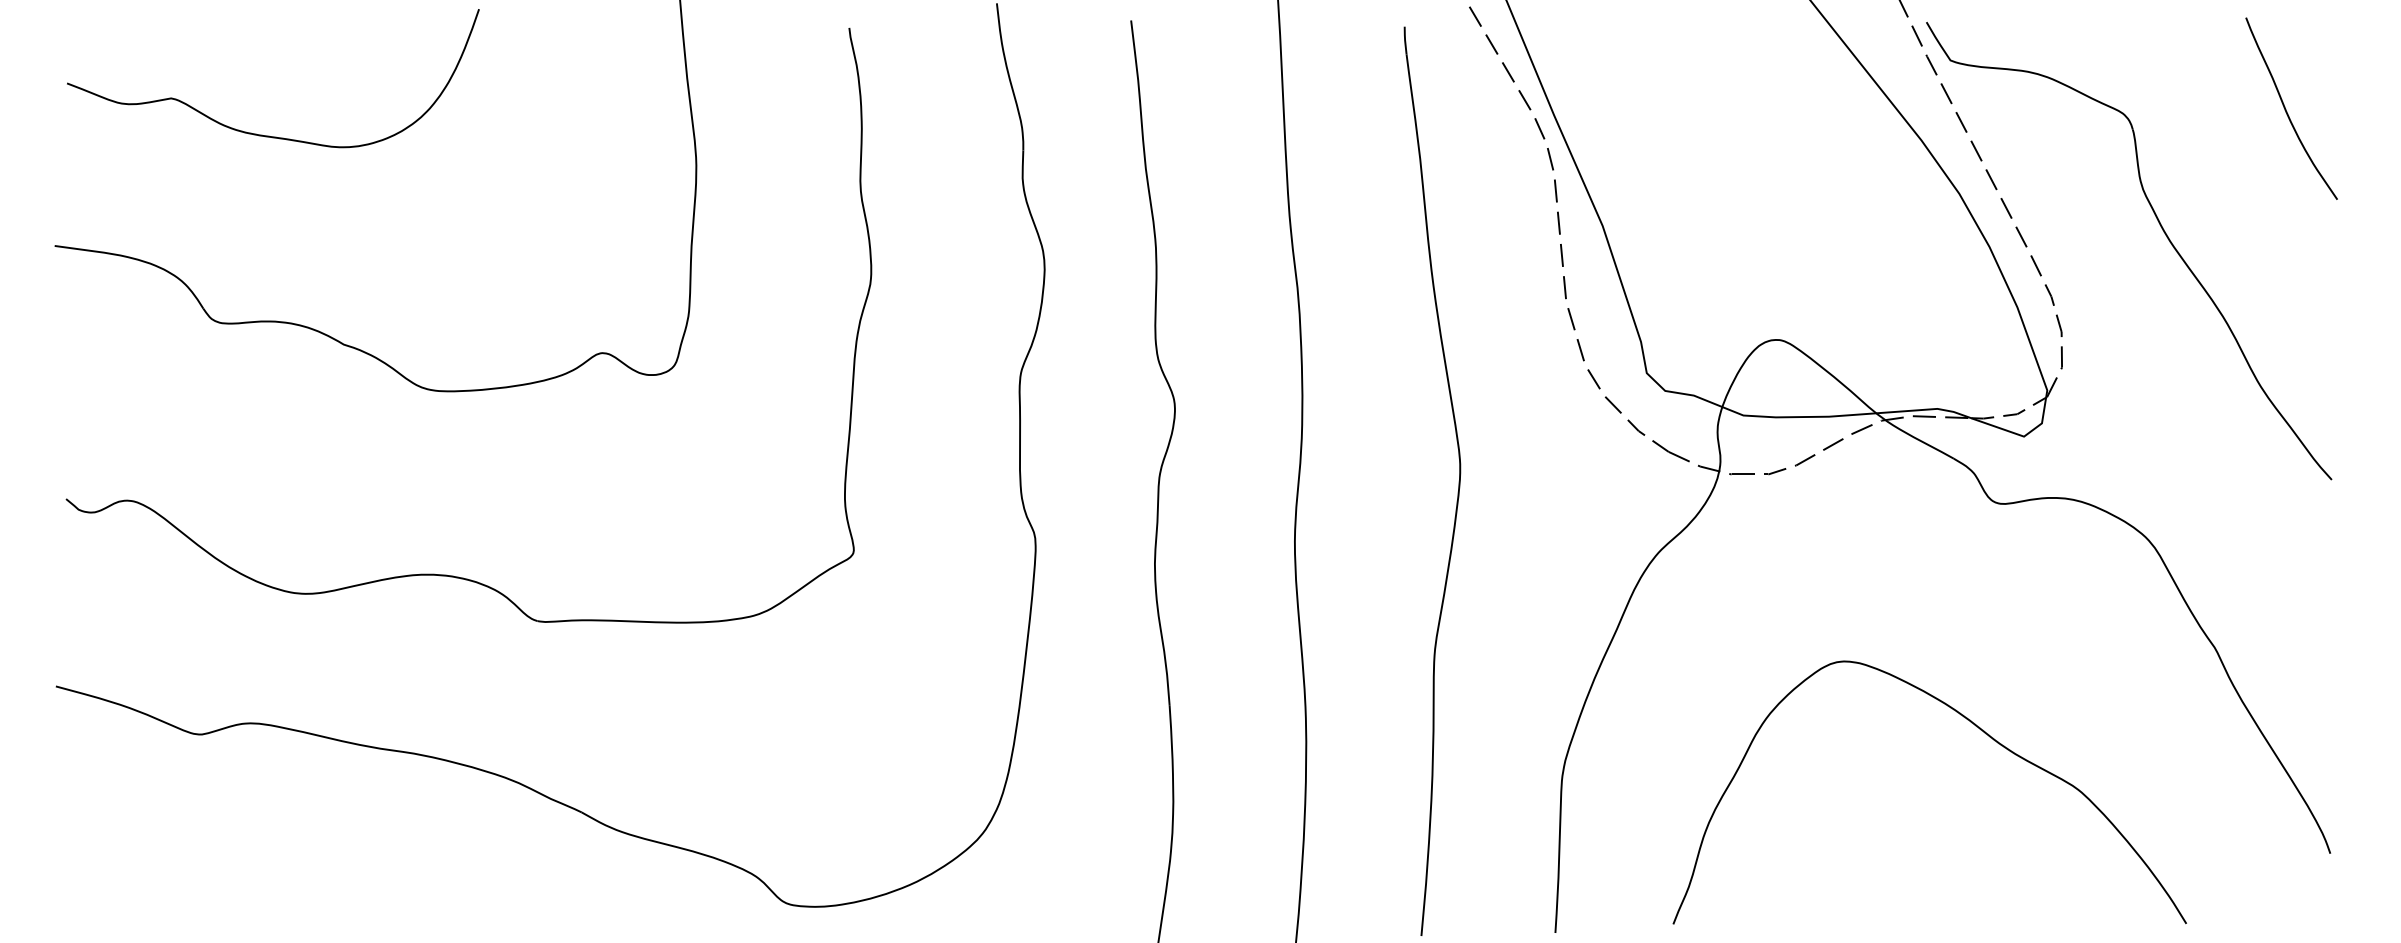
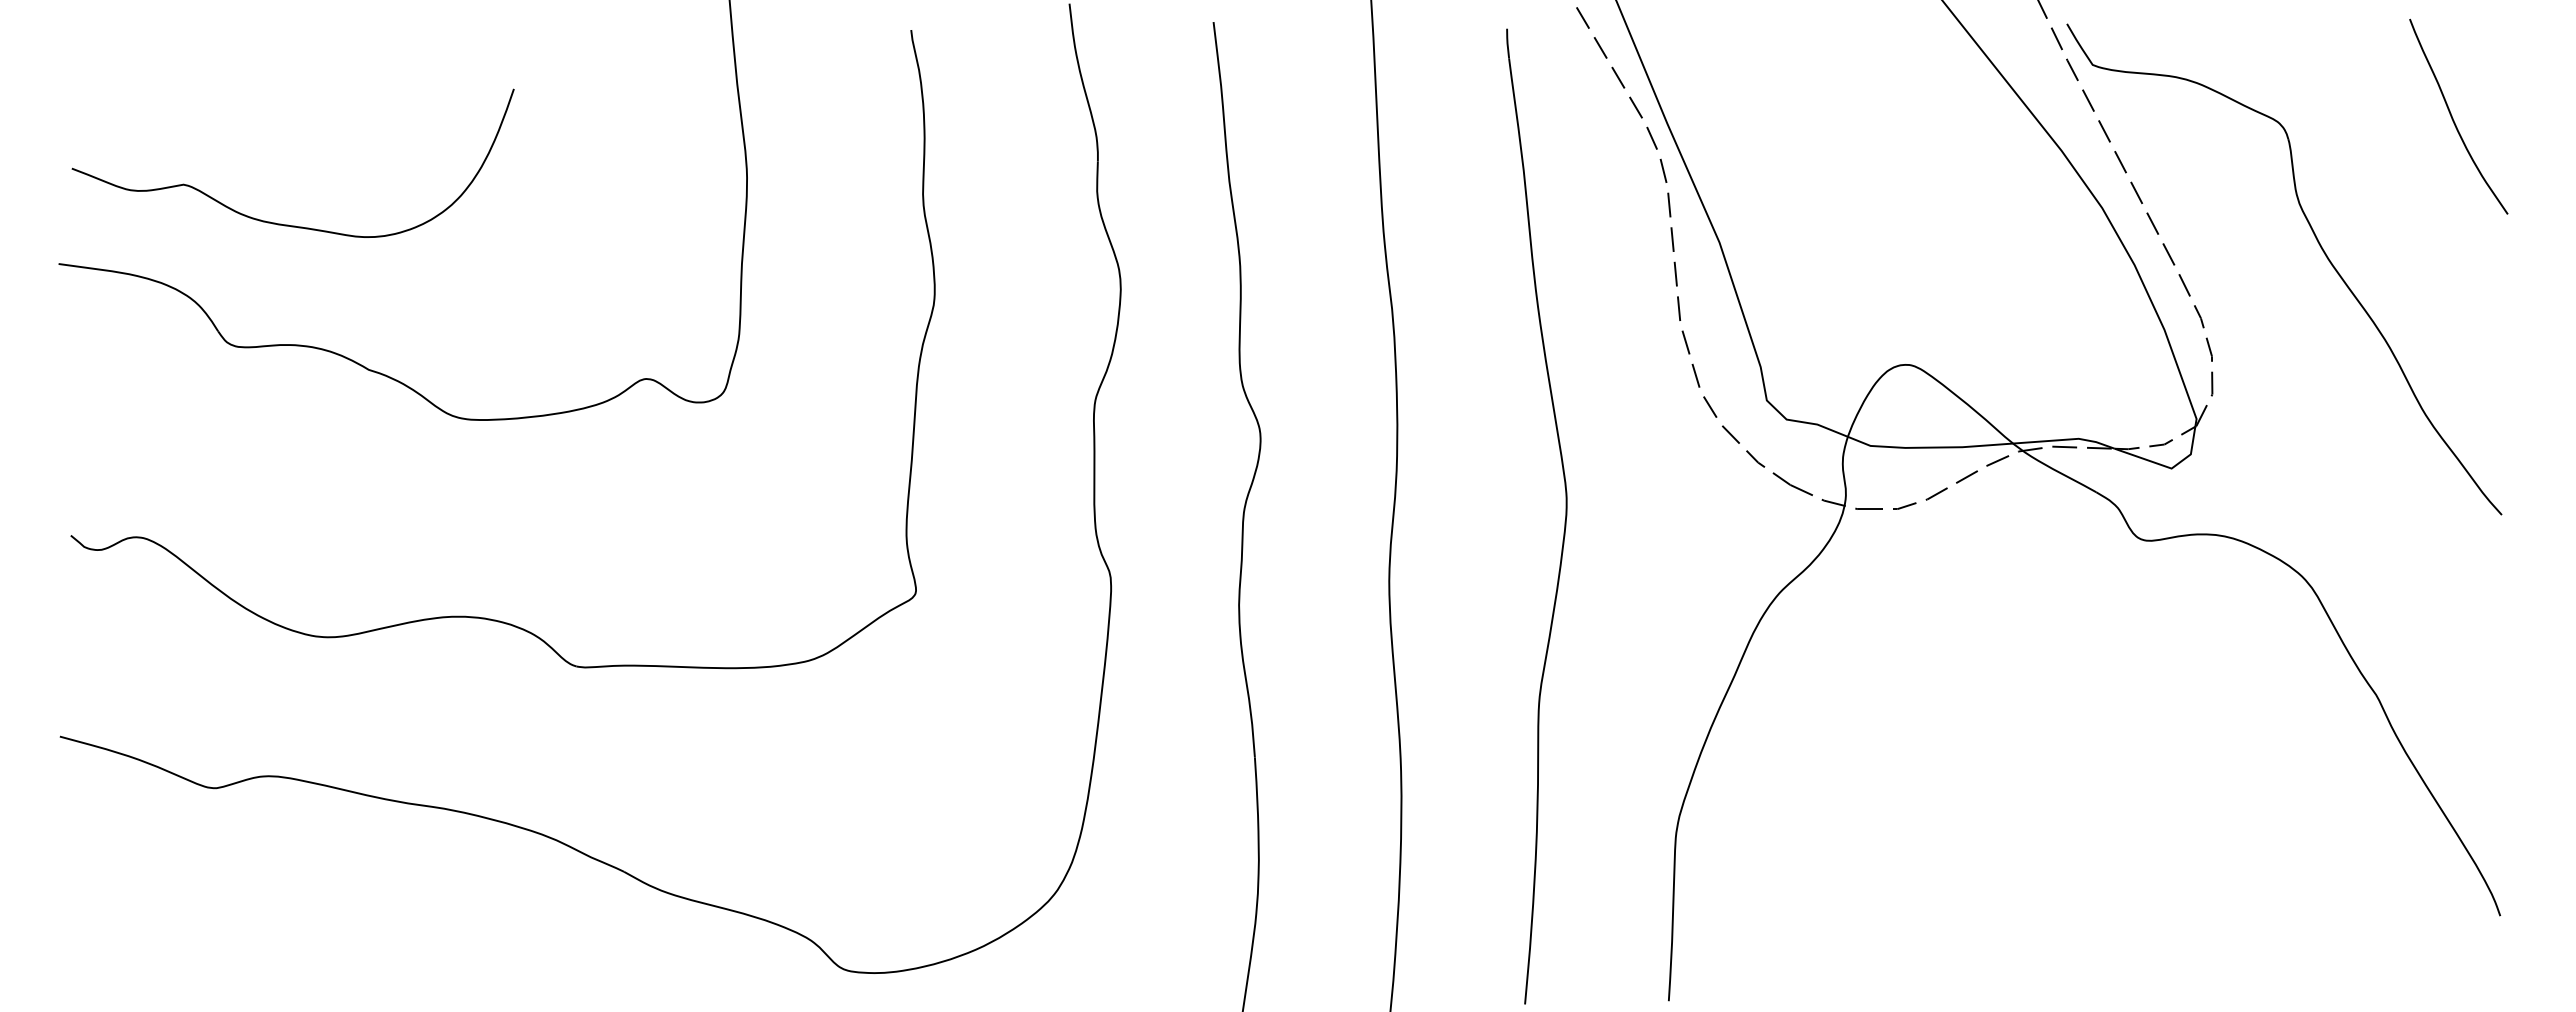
curve: (262, 134) -> (281, 223), moved
curve: (1980, 730) -> (2124, 783), removed

